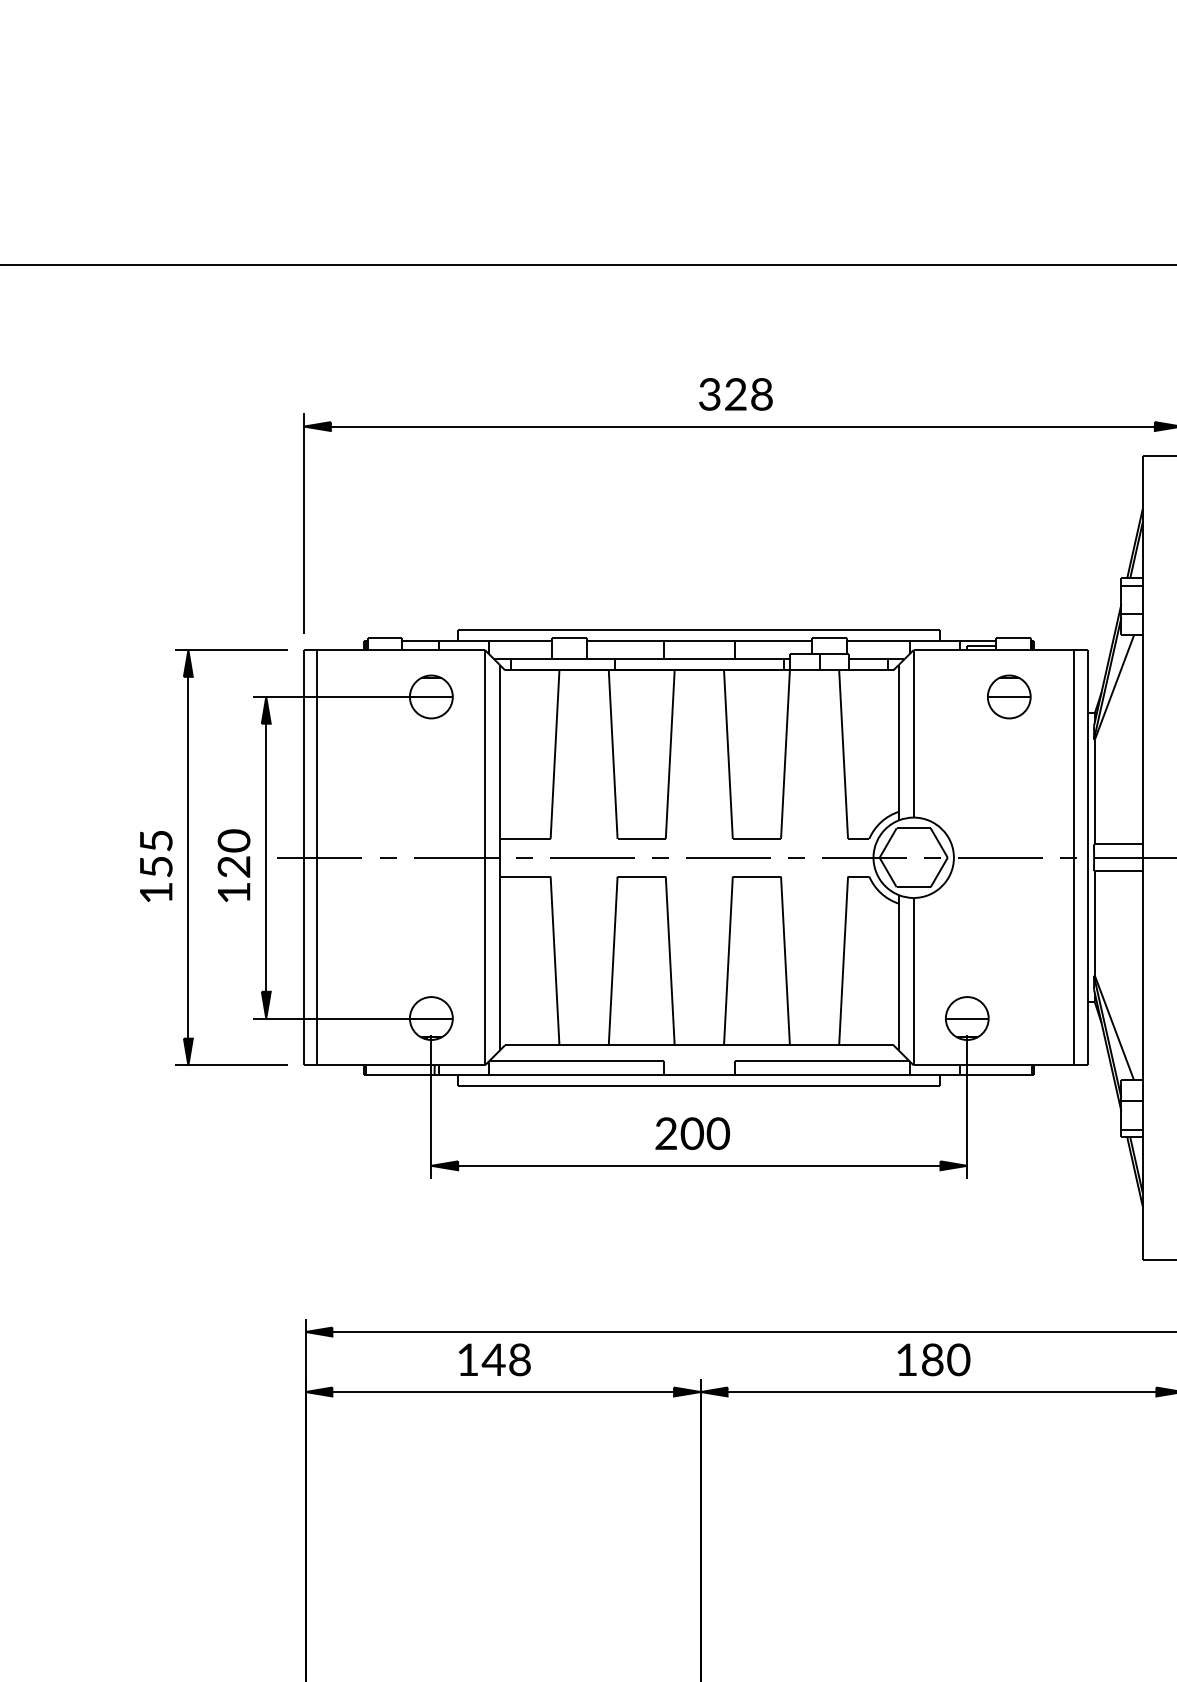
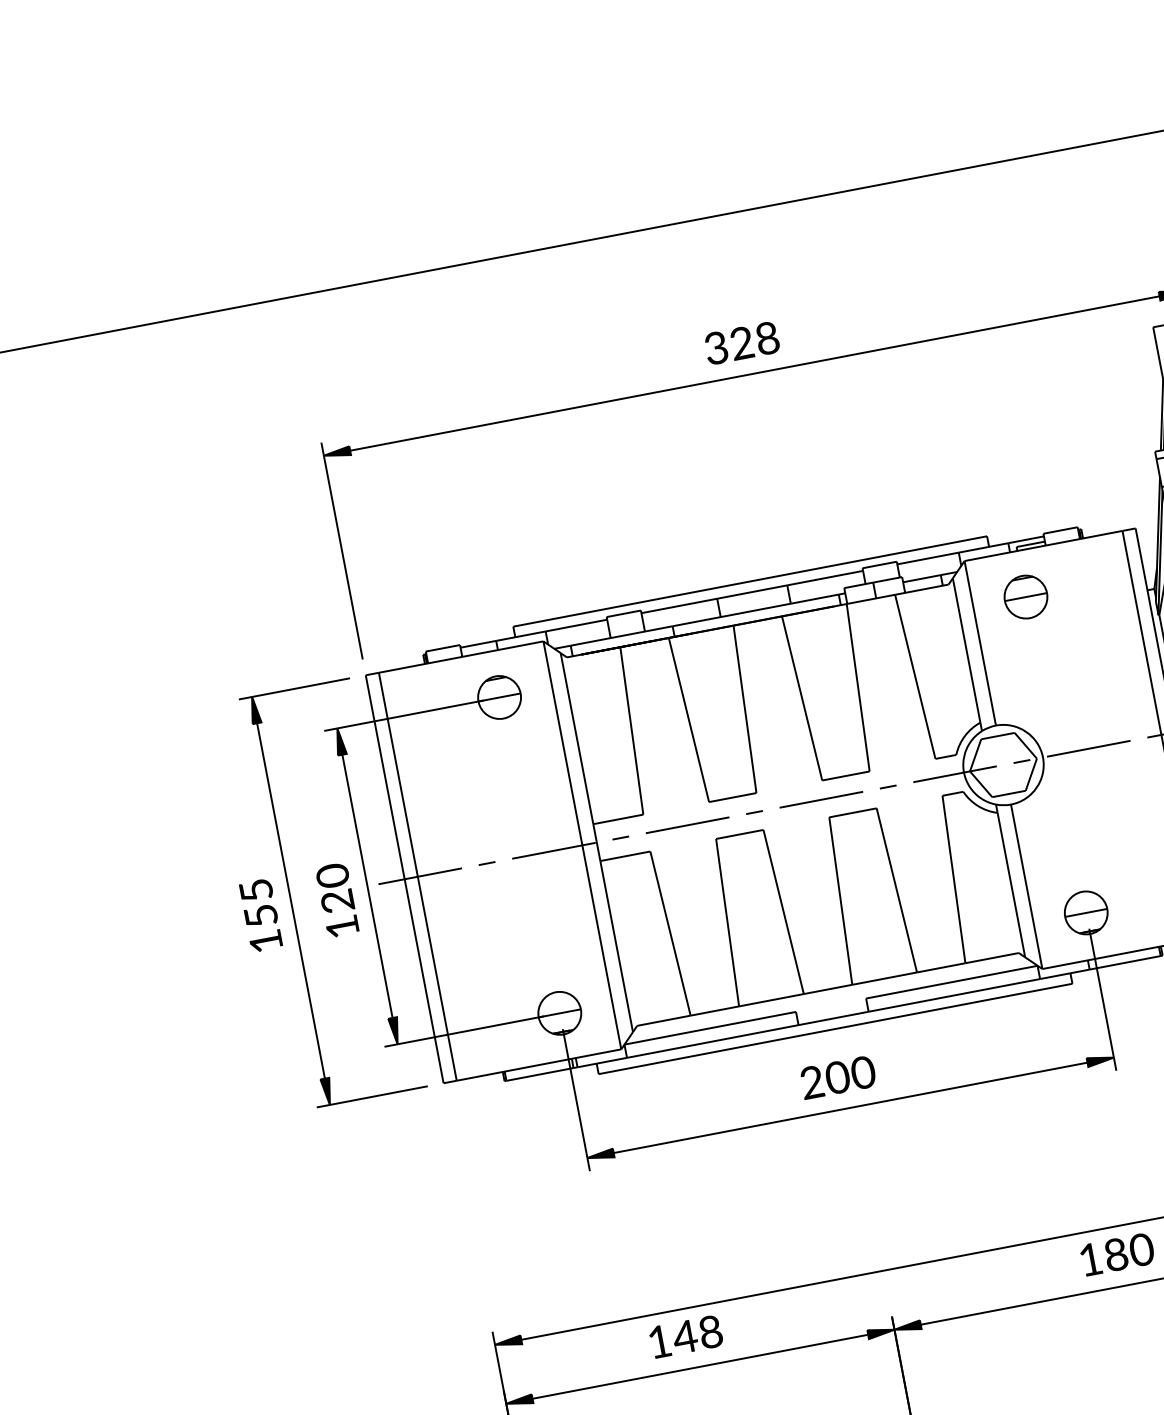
part: (1009, 696) -> (1026, 596), moved

